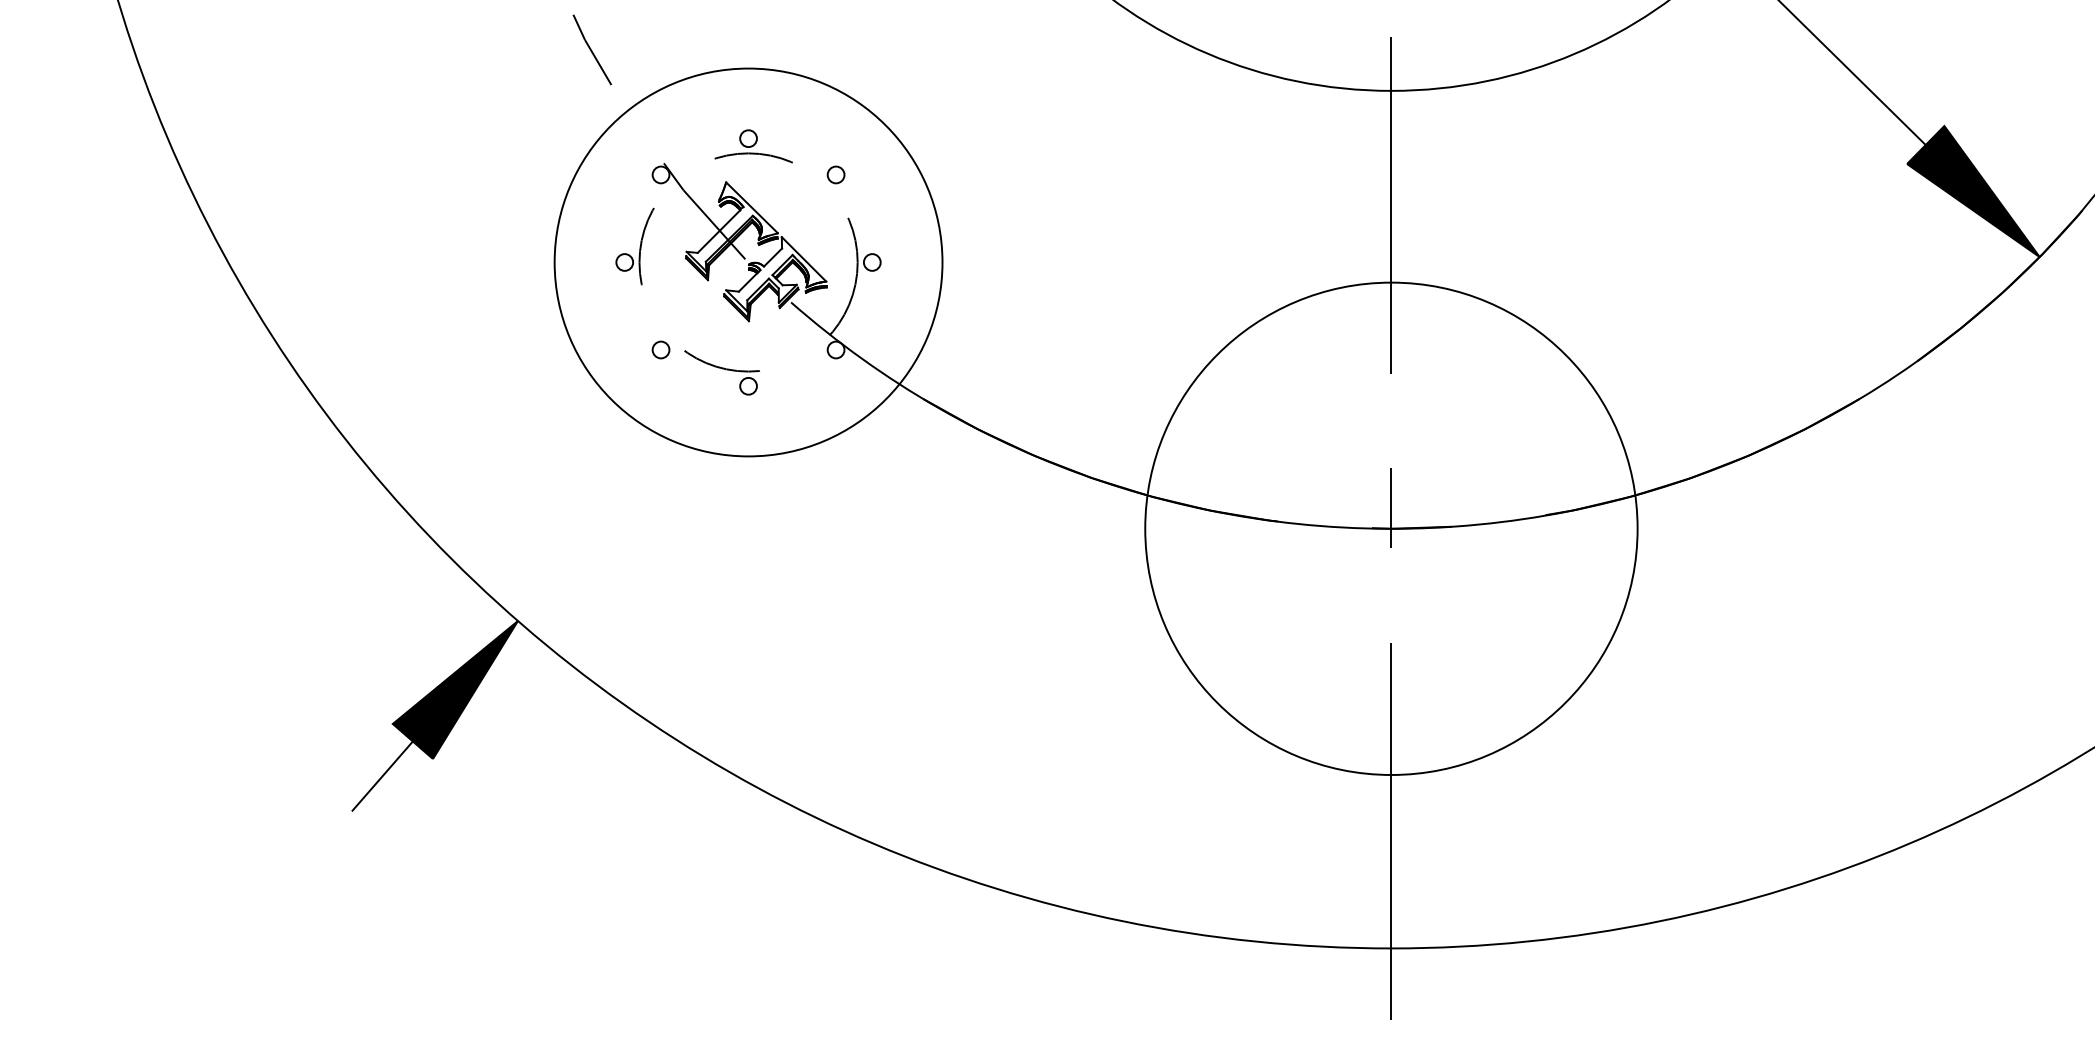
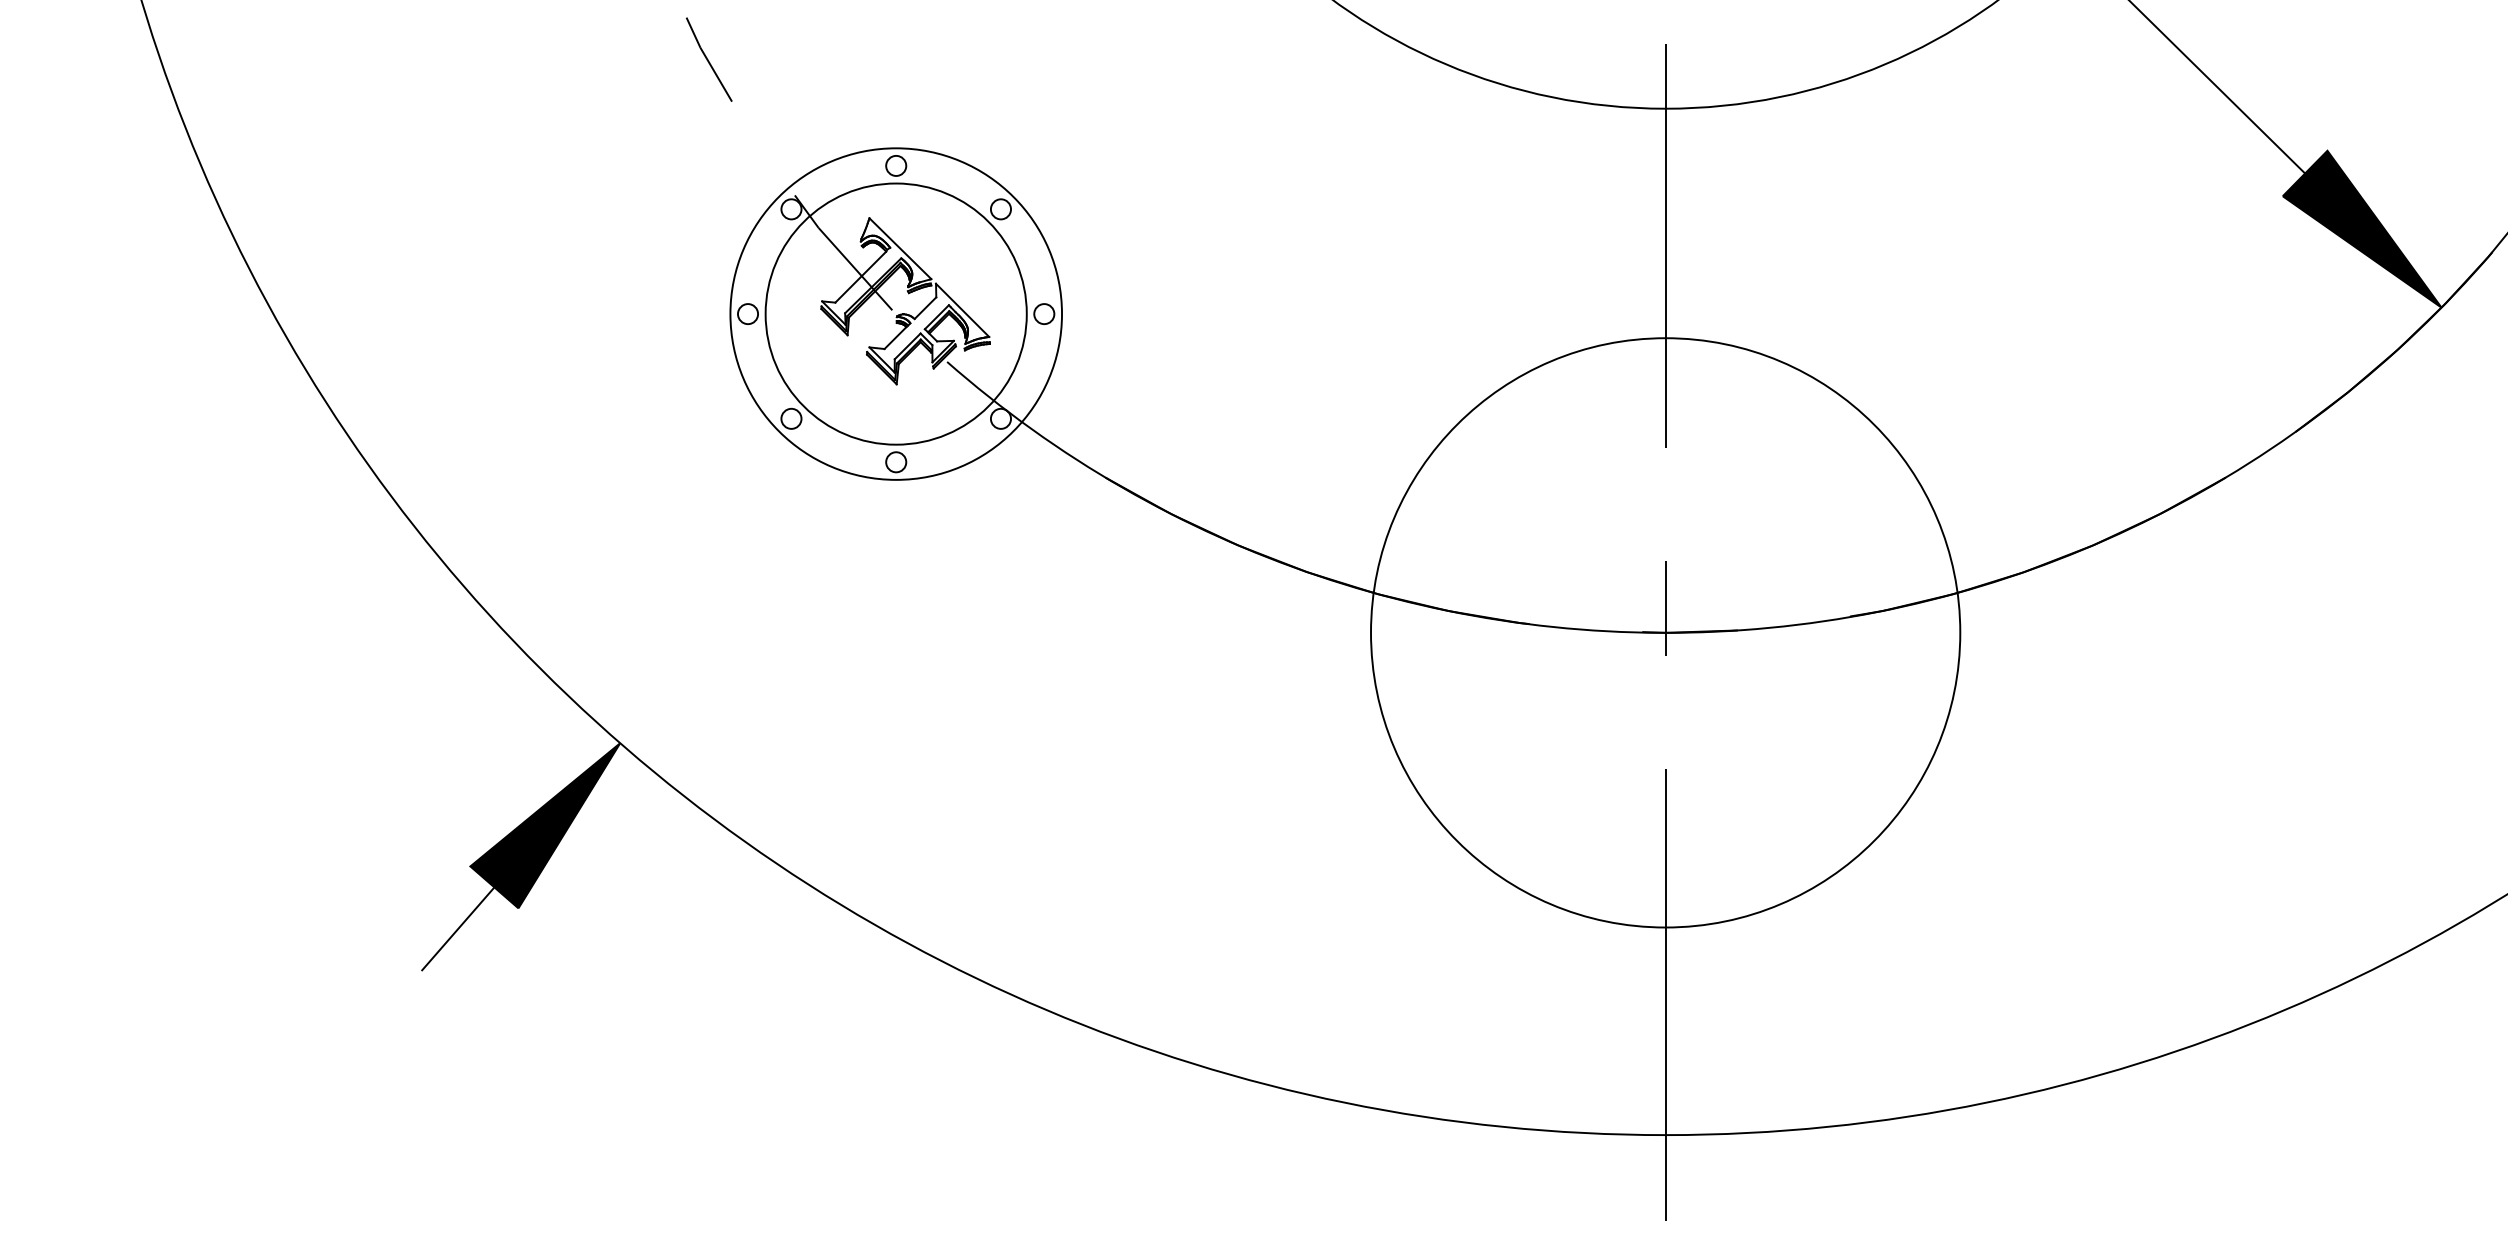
circle: (747, 261) -> (895, 313), dashed -> solid
circle: (748, 261) -> (896, 313), size x0.71

